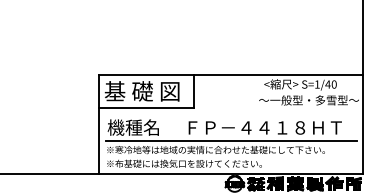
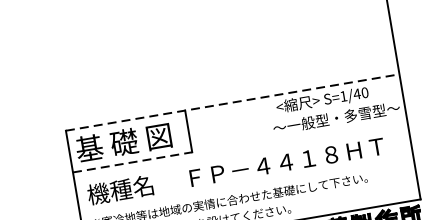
line: (231, 74) -> (233, 102), solid -> dashed
line: (146, 107) -> (132, 161), solid -> dashed
line: (230, 140) -> (245, 185), removed

